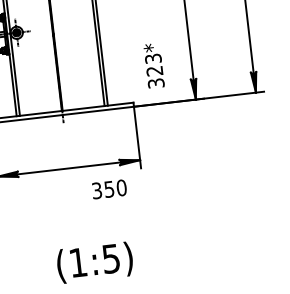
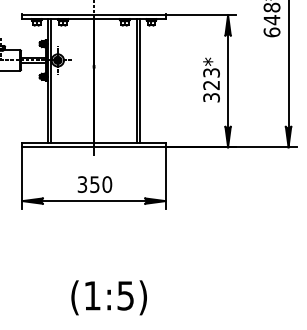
text: (154, 65) -> (211, 79), moved
text: (109, 189) -> (94, 184), moved

